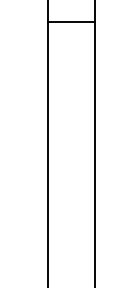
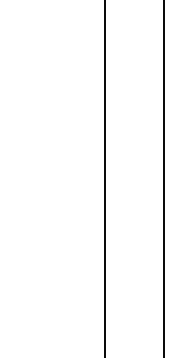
line: (71, 22) -> (134, 42), removed

